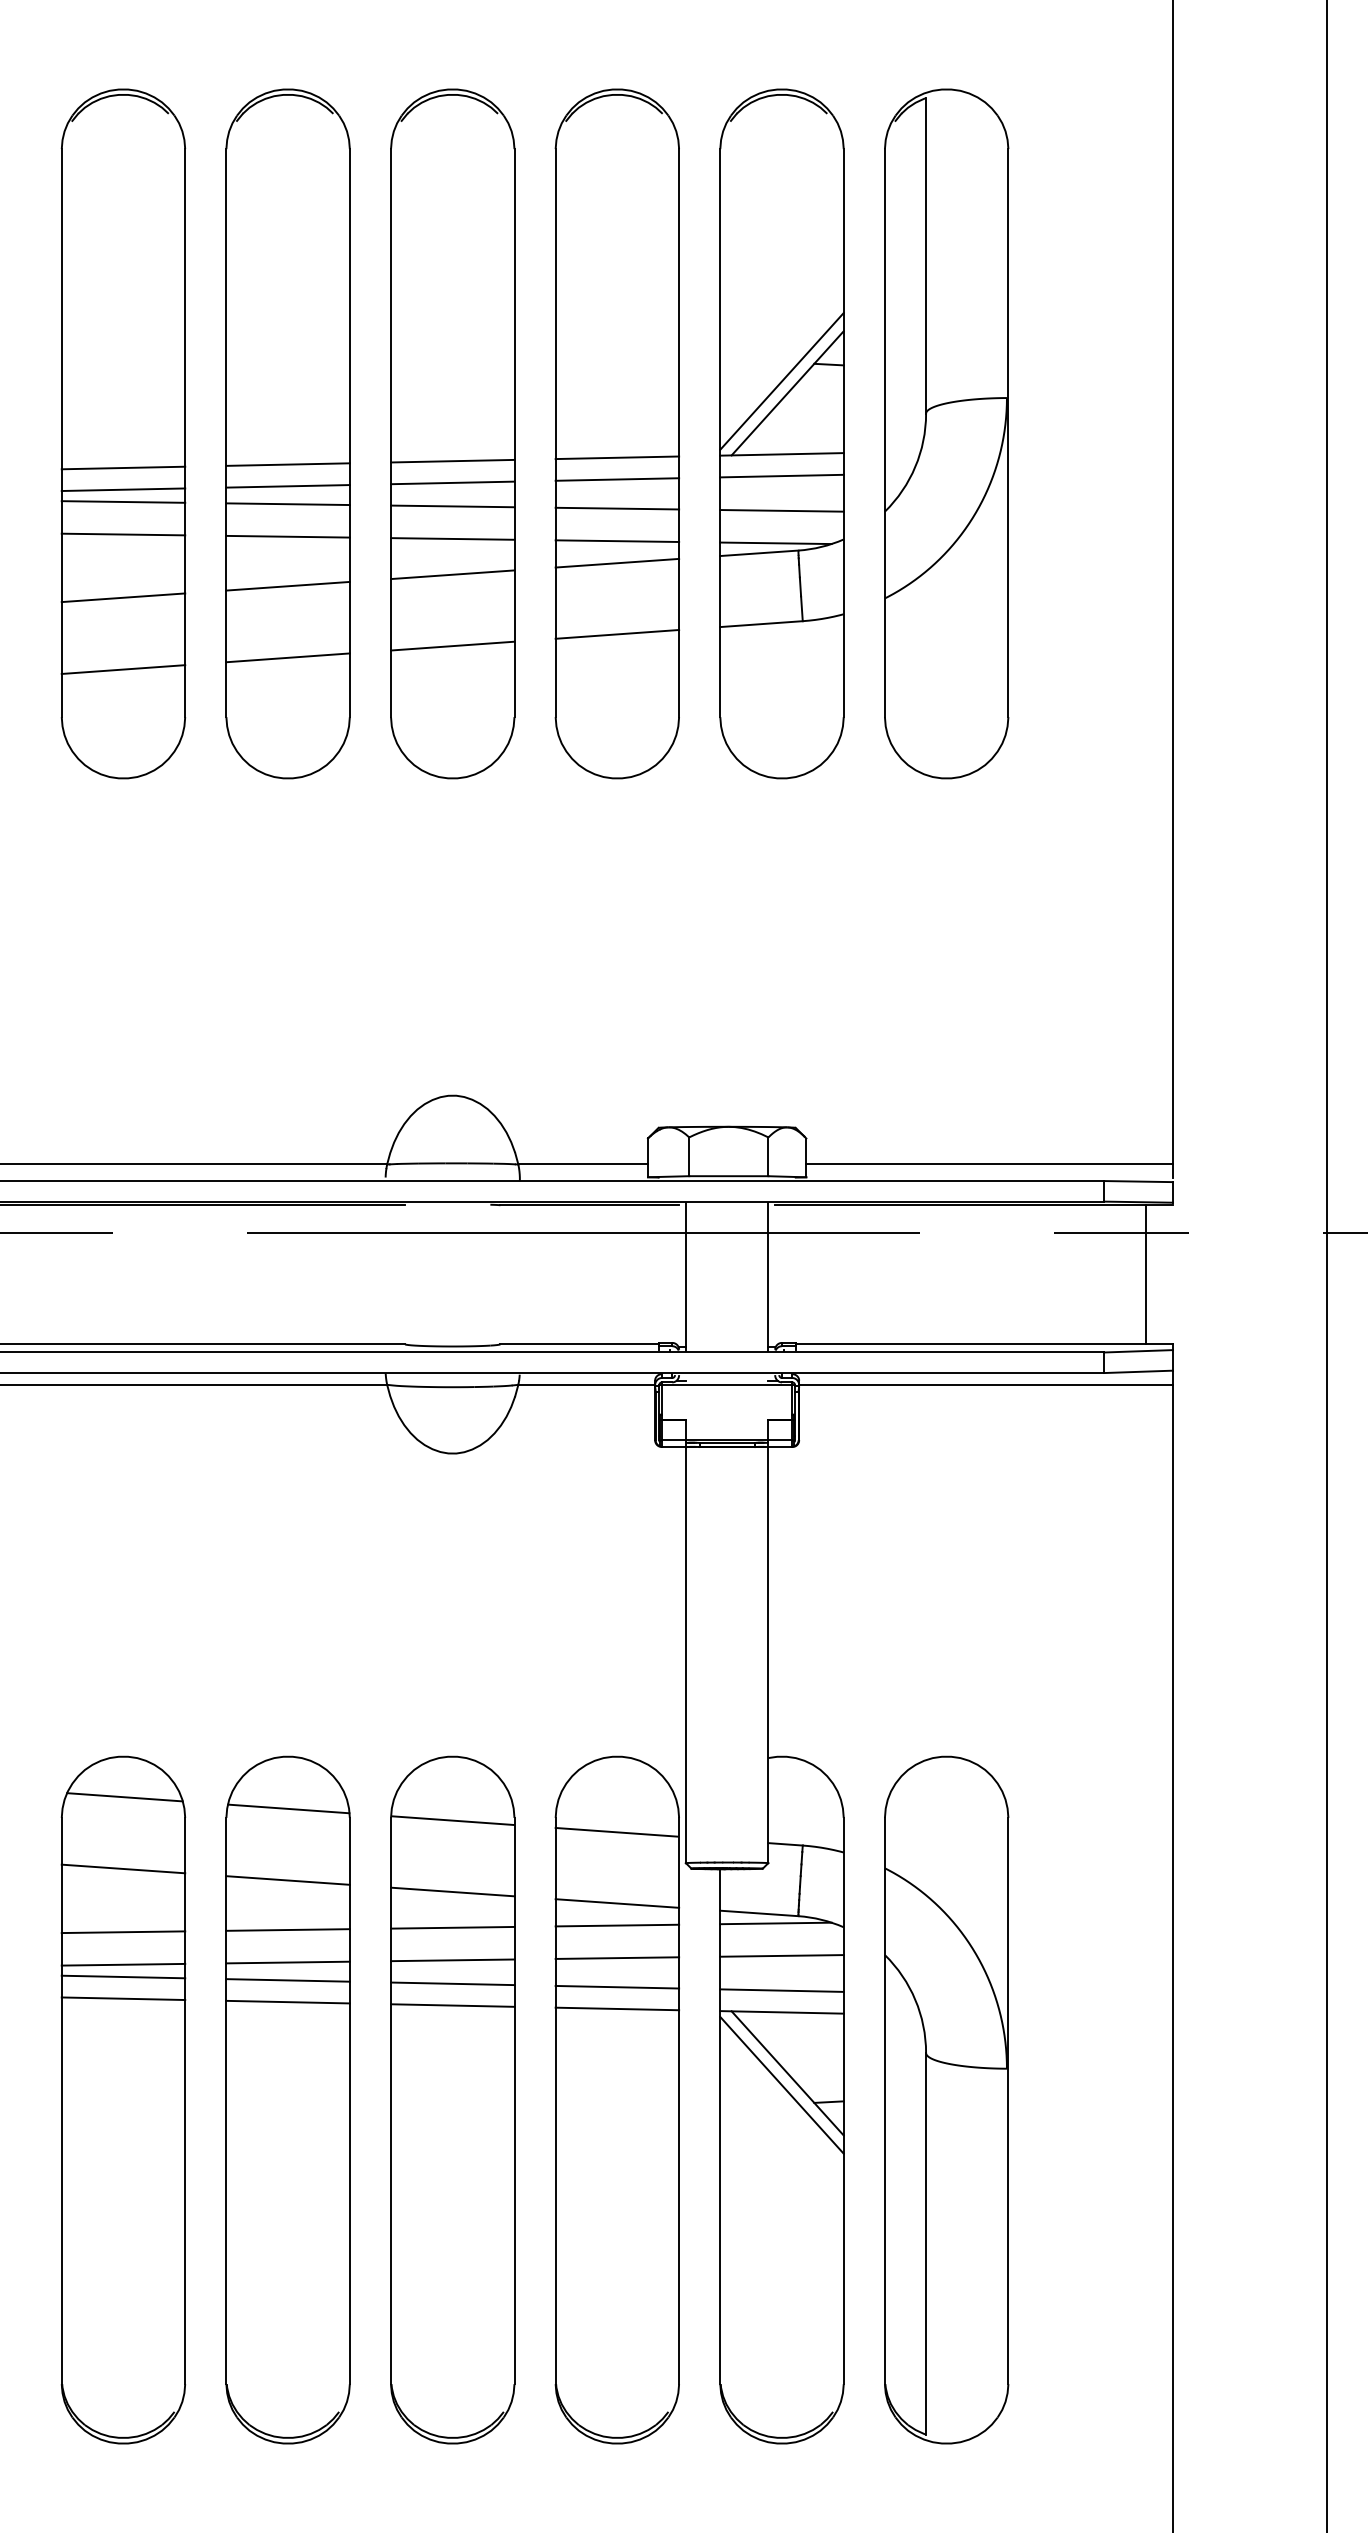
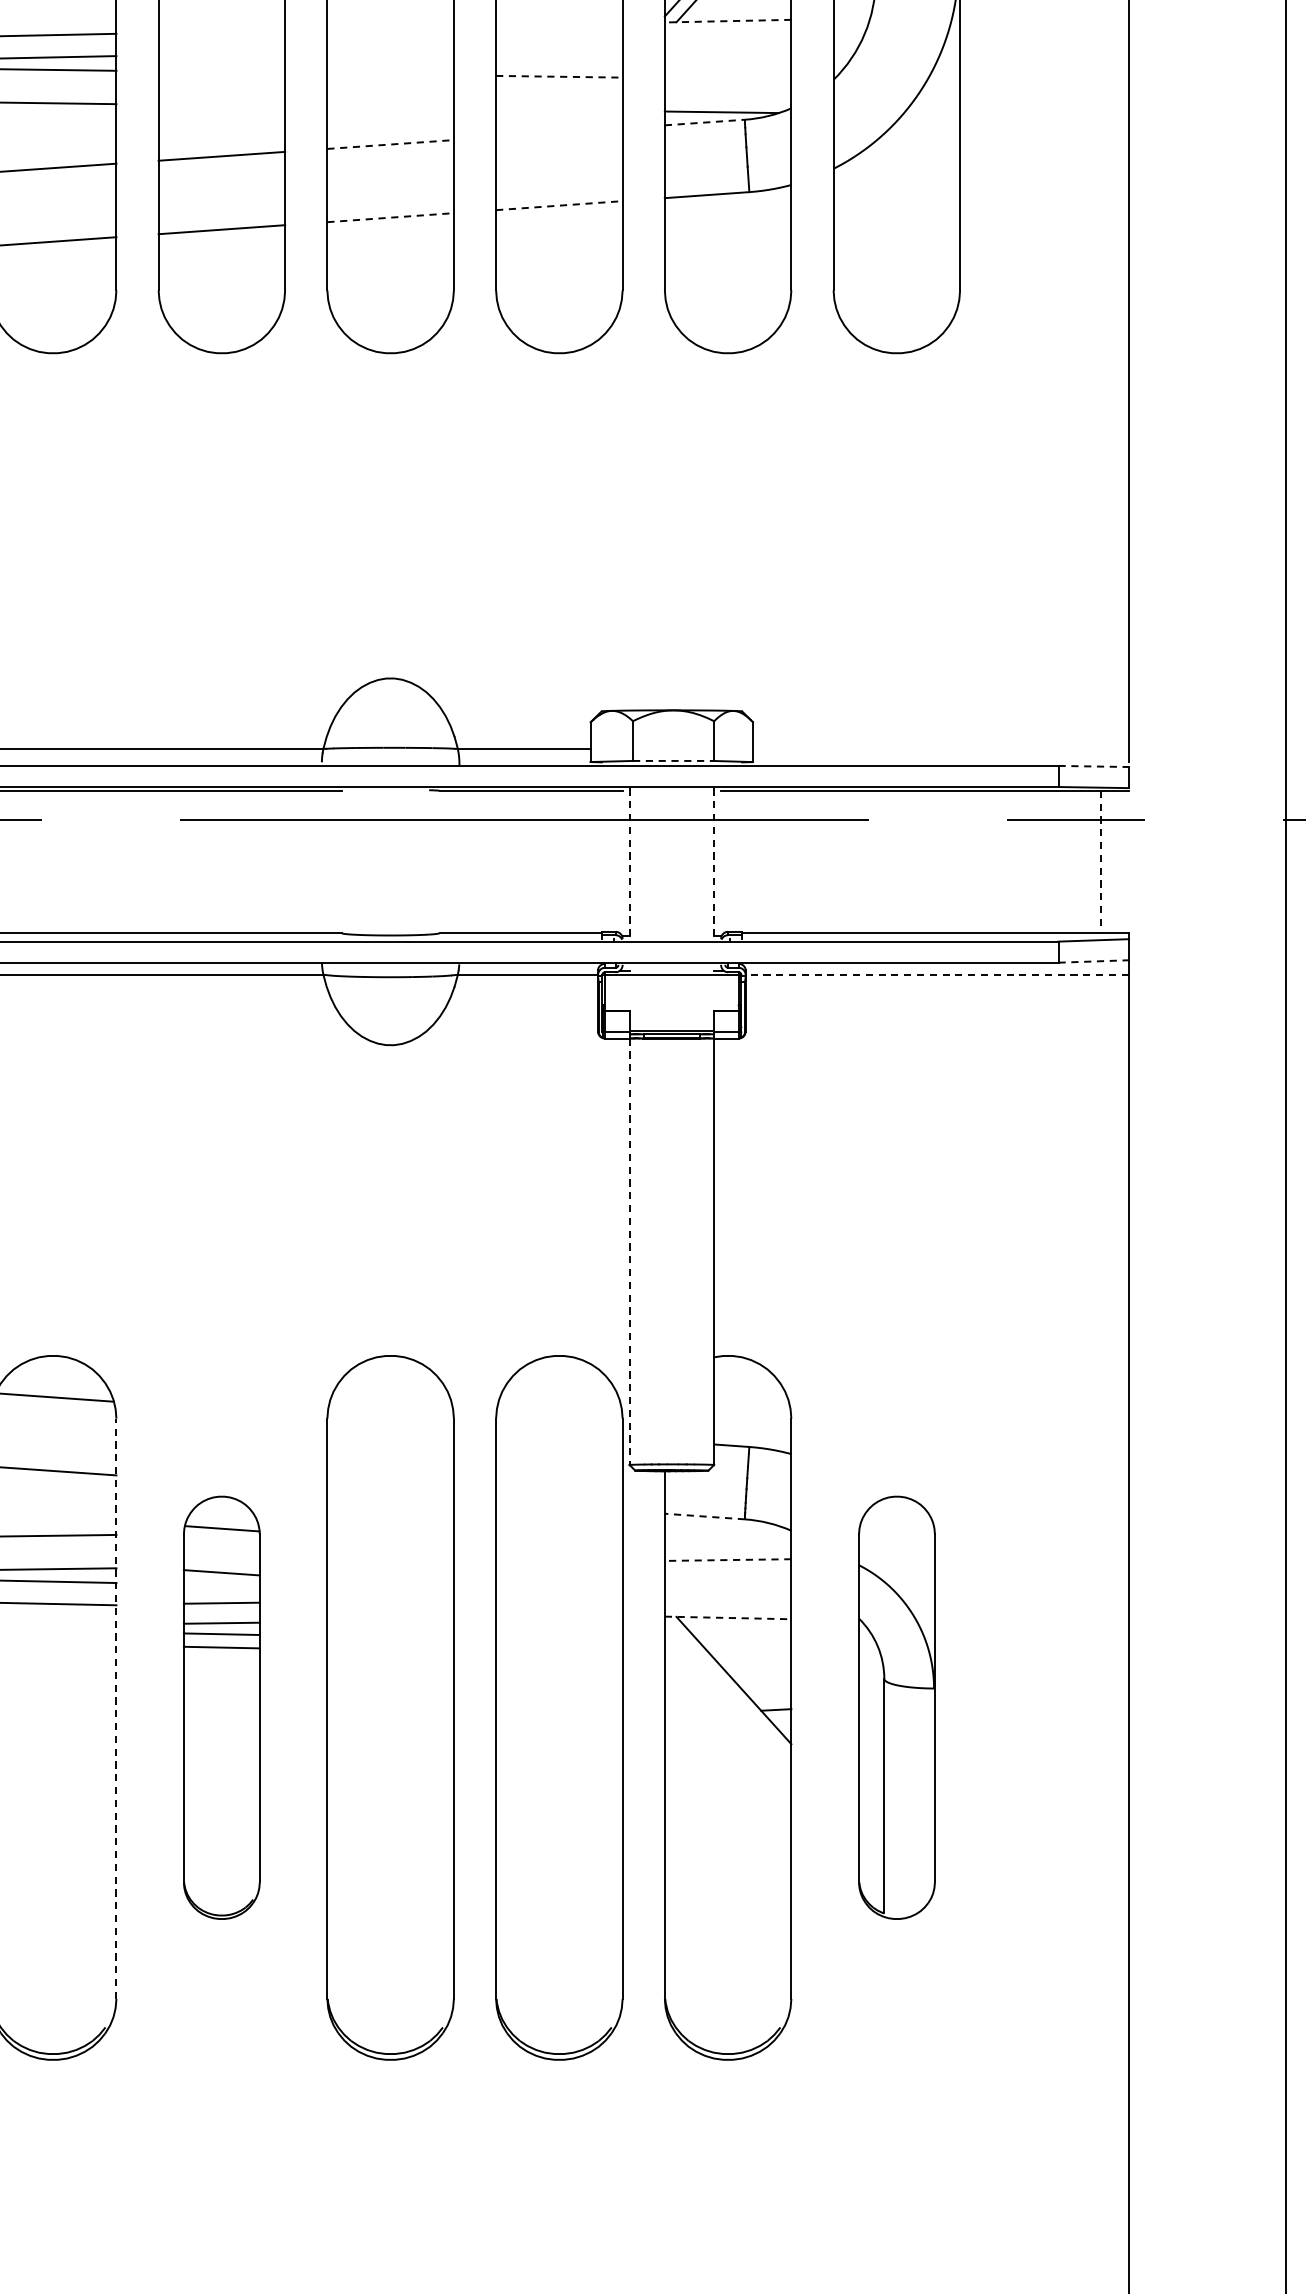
line: (782, 454) -> (728, 21), solid -> dashed
line: (617, 457) -> (559, 24), removed
line: (452, 460) -> (390, 27), removed
line: (287, 464) -> (221, 31), removed
line: (781, 475) -> (727, 42), removed
line: (617, 479) -> (559, 46), removed
line: (452, 482) -> (390, 49), removed
line: (287, 486) -> (221, 54), removed
line: (287, 504) -> (221, 72), removed
line: (452, 506) -> (390, 74), removed
line: (617, 508) -> (559, 76), solid -> dashed
line: (781, 510) -> (727, 78), removed
line: (287, 536) -> (221, 105), removed
line: (452, 538) -> (390, 107), removed
line: (617, 541) -> (559, 110), removed
line: (759, 553) -> (705, 122), solid -> dashed
line: (617, 562) -> (559, 131), removed
line: (452, 574) -> (390, 144), solid -> dashed
line: (617, 634) -> (559, 205), solid -> dashed
line: (452, 646) -> (390, 218), solid -> dashed
line: (989, 1164) -> (940, 748), removed
line: (728, 1176) -> (673, 761), solid -> dashed
line: (1139, 1181) -> (1094, 766), solid -> dashed
line: (1145, 1274) -> (1100, 861), solid -> dashed
line: (685, 1276) -> (629, 863), solid -> dashed
line: (768, 1276) -> (714, 863), solid -> dashed
line: (1139, 1371) -> (1094, 961), solid -> dashed
line: (986, 1384) -> (937, 974), solid -> dashed
line: (685, 1655) -> (629, 1252), solid -> dashed
line: (452, 1820) -> (390, 1421), removed
line: (616, 1831) -> (558, 1432), removed
line: (452, 1891) -> (390, 1494), removed
line: (617, 1903) -> (559, 1506), removed
line: (758, 1913) -> (703, 1516), solid -> dashed
line: (775, 1923) -> (721, 1526), removed
line: (617, 1925) -> (559, 1528), removed
line: (452, 1927) -> (390, 1530), removed
line: (782, 1955) -> (728, 1559), solid -> dashed
line: (617, 1957) -> (559, 1561), removed
line: (452, 1960) -> (390, 1564), removed
line: (452, 1983) -> (390, 1588), removed
line: (617, 1986) -> (559, 1591), removed
line: (781, 1990) -> (727, 1595), removed
line: (452, 2005) -> (390, 1610), removed
line: (617, 2008) -> (559, 1613), removed
line: (782, 2012) -> (728, 1618), solid -> dashed
line: (781, 2084) -> (727, 1691), removed
part: (287, 2099) -> (221, 1707), size x0.6
part: (946, 2099) -> (896, 1707), size x0.6
line: (185, 2100) -> (116, 1708), solid -> dashed

